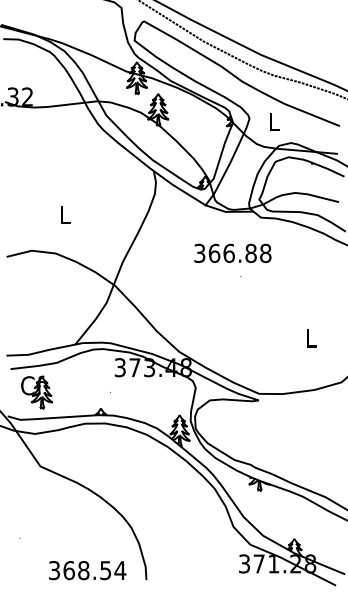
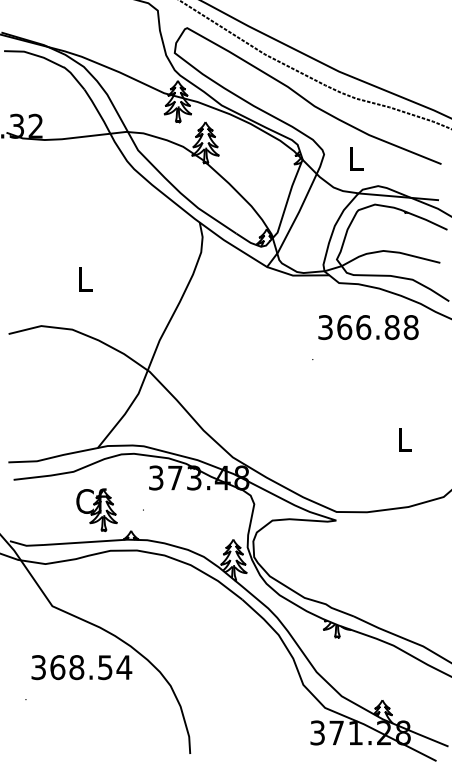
text: (232, 253) -> (368, 327), moved
part: (36, 392) -> (96, 510), moved
text: (87, 570) -> (81, 667), moved

